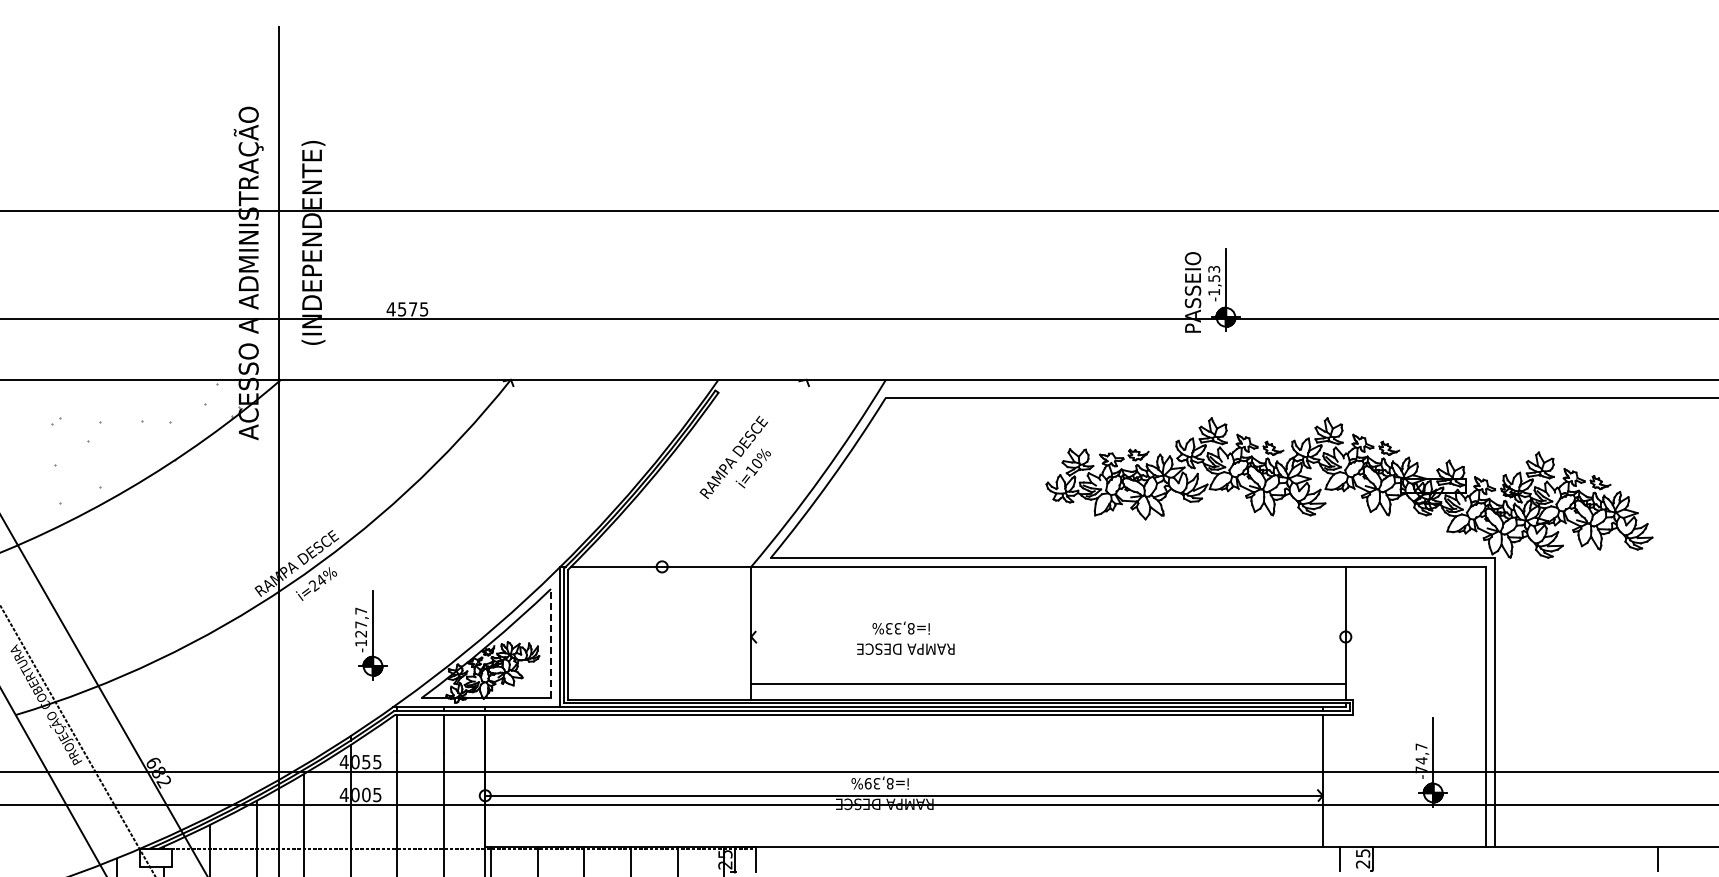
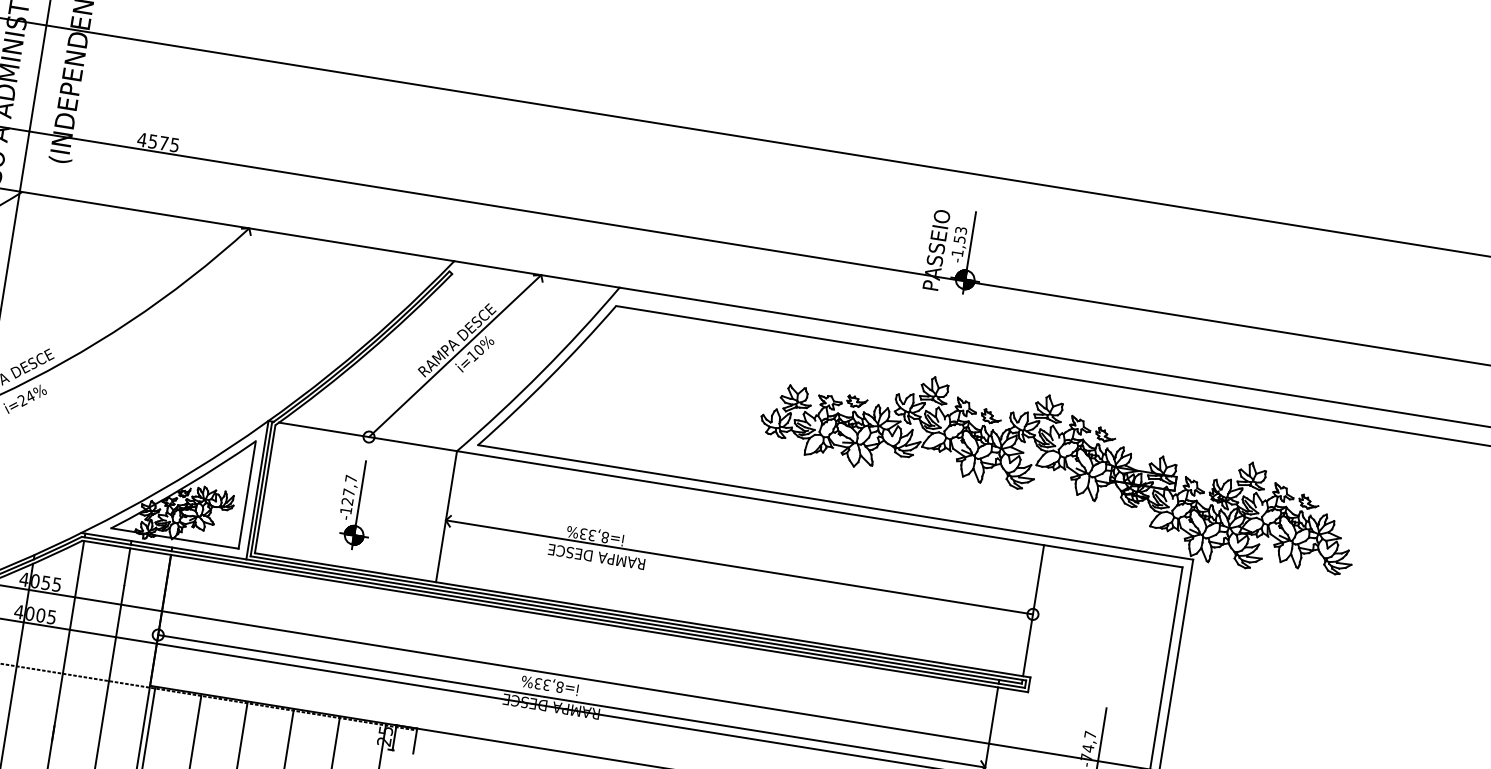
line: (734, 472) -> (455, 355), added
part: (371, 635) -> (357, 504), moved
line: (551, 642) -> (247, 494), dashed -> solid
line: (1048, 684) -> (739, 567), moved
text: (867, 783) -> (537, 683), i=8,39% -> i=8,33%

